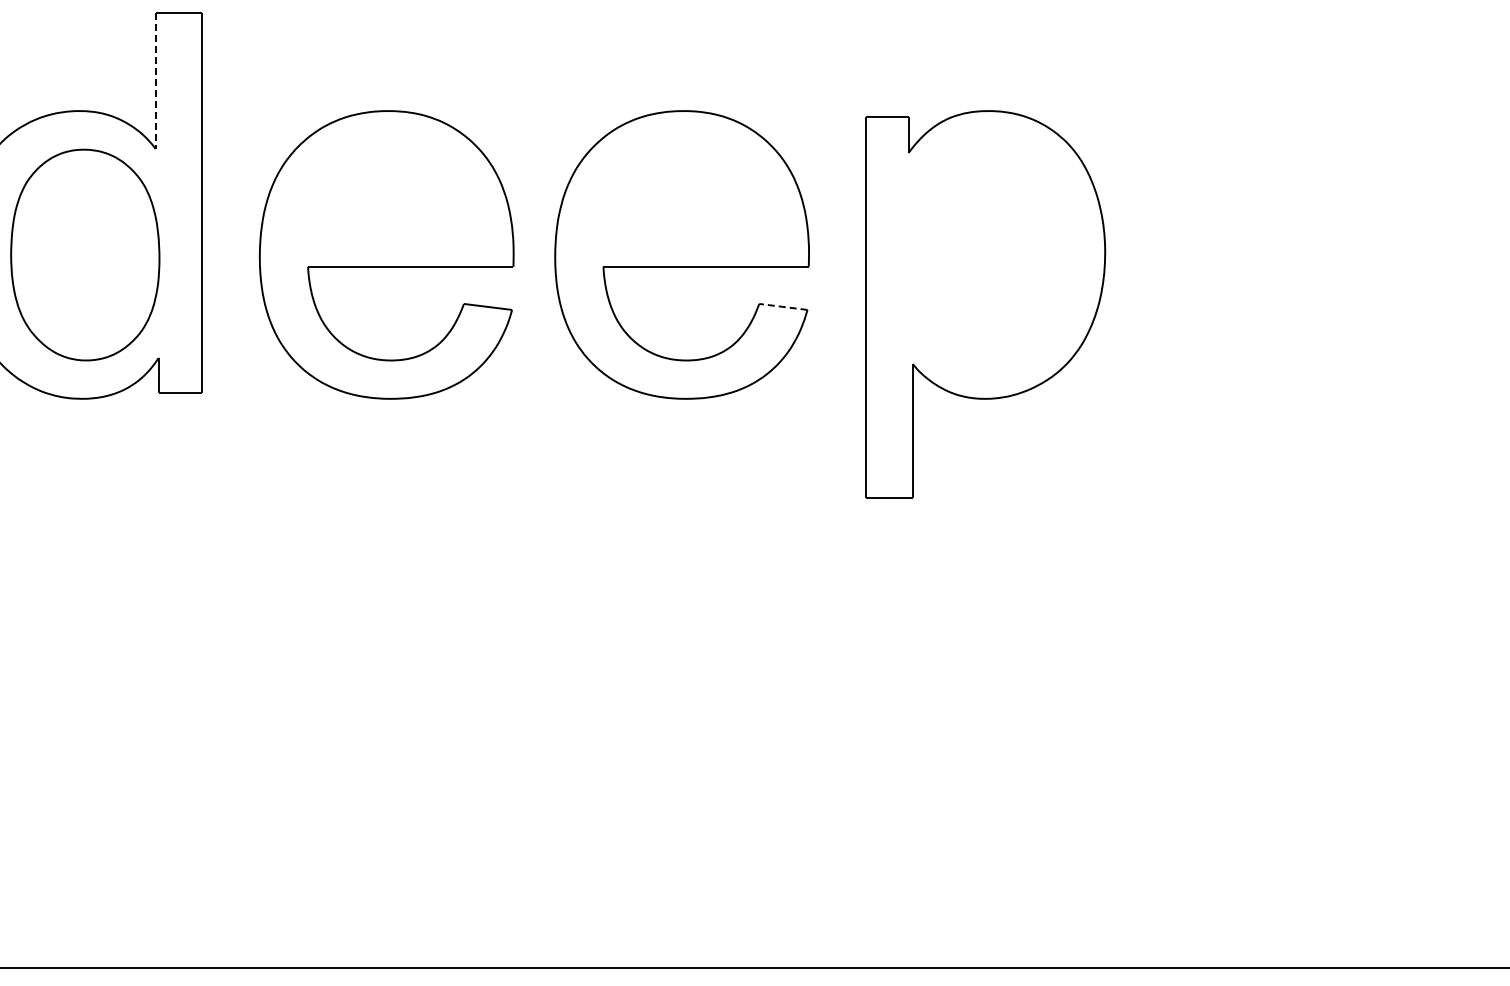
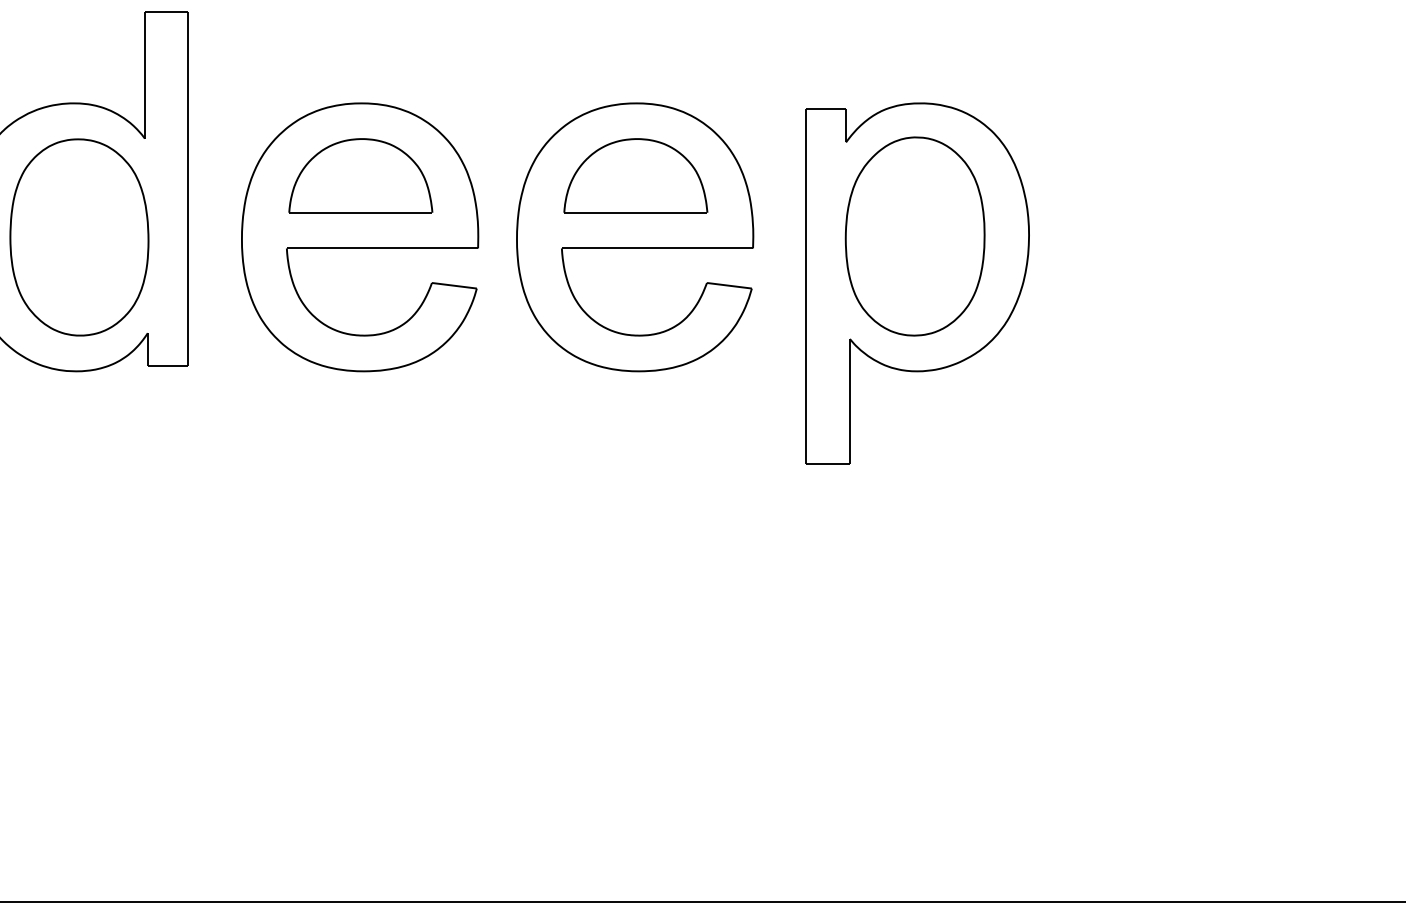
line: (155, 81) -> (144, 75), dashed -> solid
part: (387, 188) -> (360, 175), added
part: (682, 188) -> (635, 175), added
part: (982, 253) -> (914, 236), added
line: (782, 306) -> (728, 285), dashed -> solid

